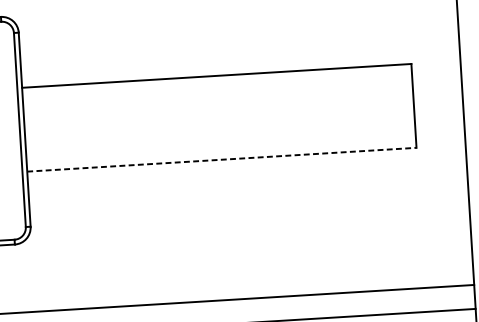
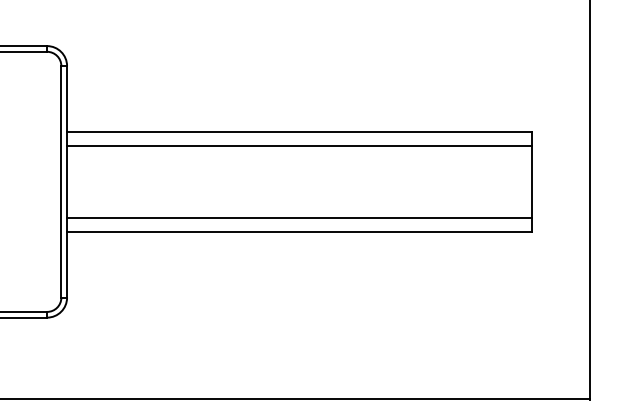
line: (217, 88) -> (299, 146), added
line: (221, 147) -> (299, 217), added
line: (221, 159) -> (299, 231), dashed -> solid

